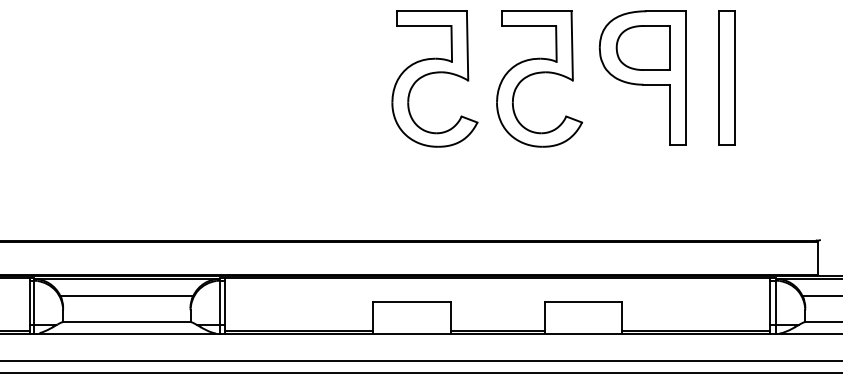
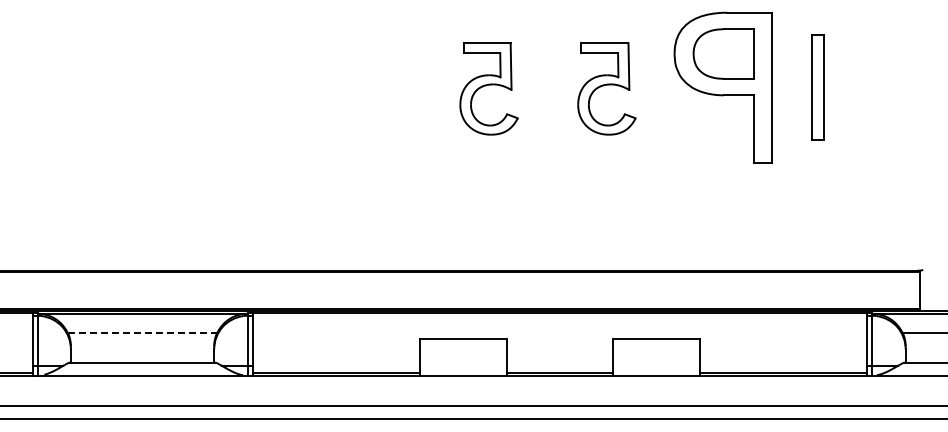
part: (726, 77) -> (817, 87), size x0.7
part: (434, 78) -> (488, 88), size x0.6
part: (539, 78) -> (606, 88), size x0.6
line: (126, 295) -> (142, 332), solid -> dashed

